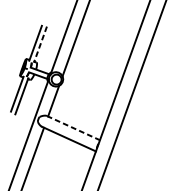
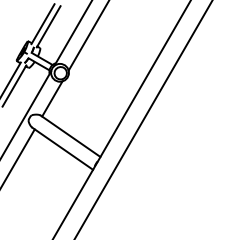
line: (40, 44) -> (48, 26), dashed -> solid
line: (74, 128) -> (71, 136), dashed -> solid

